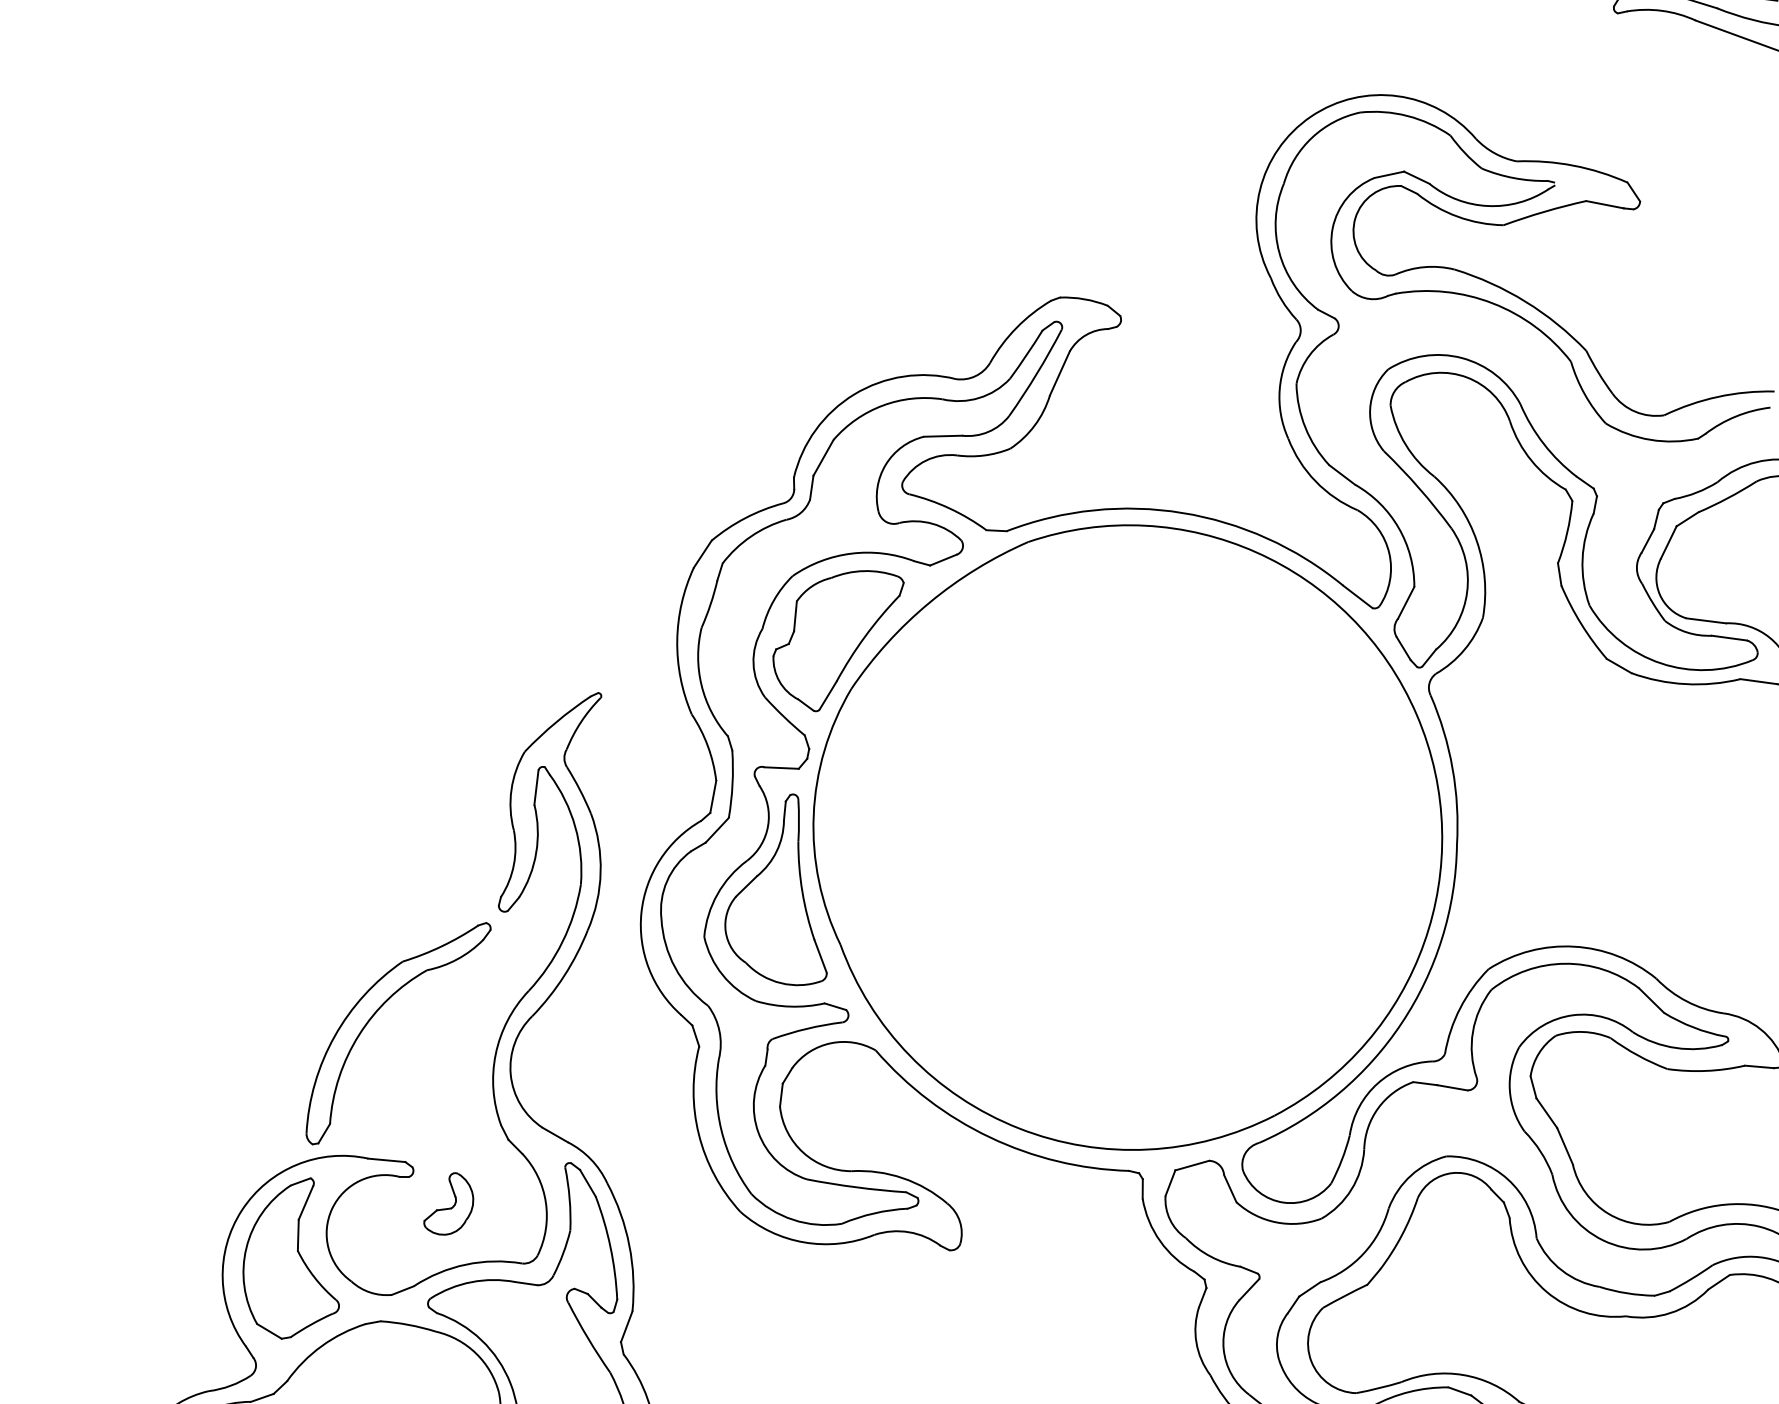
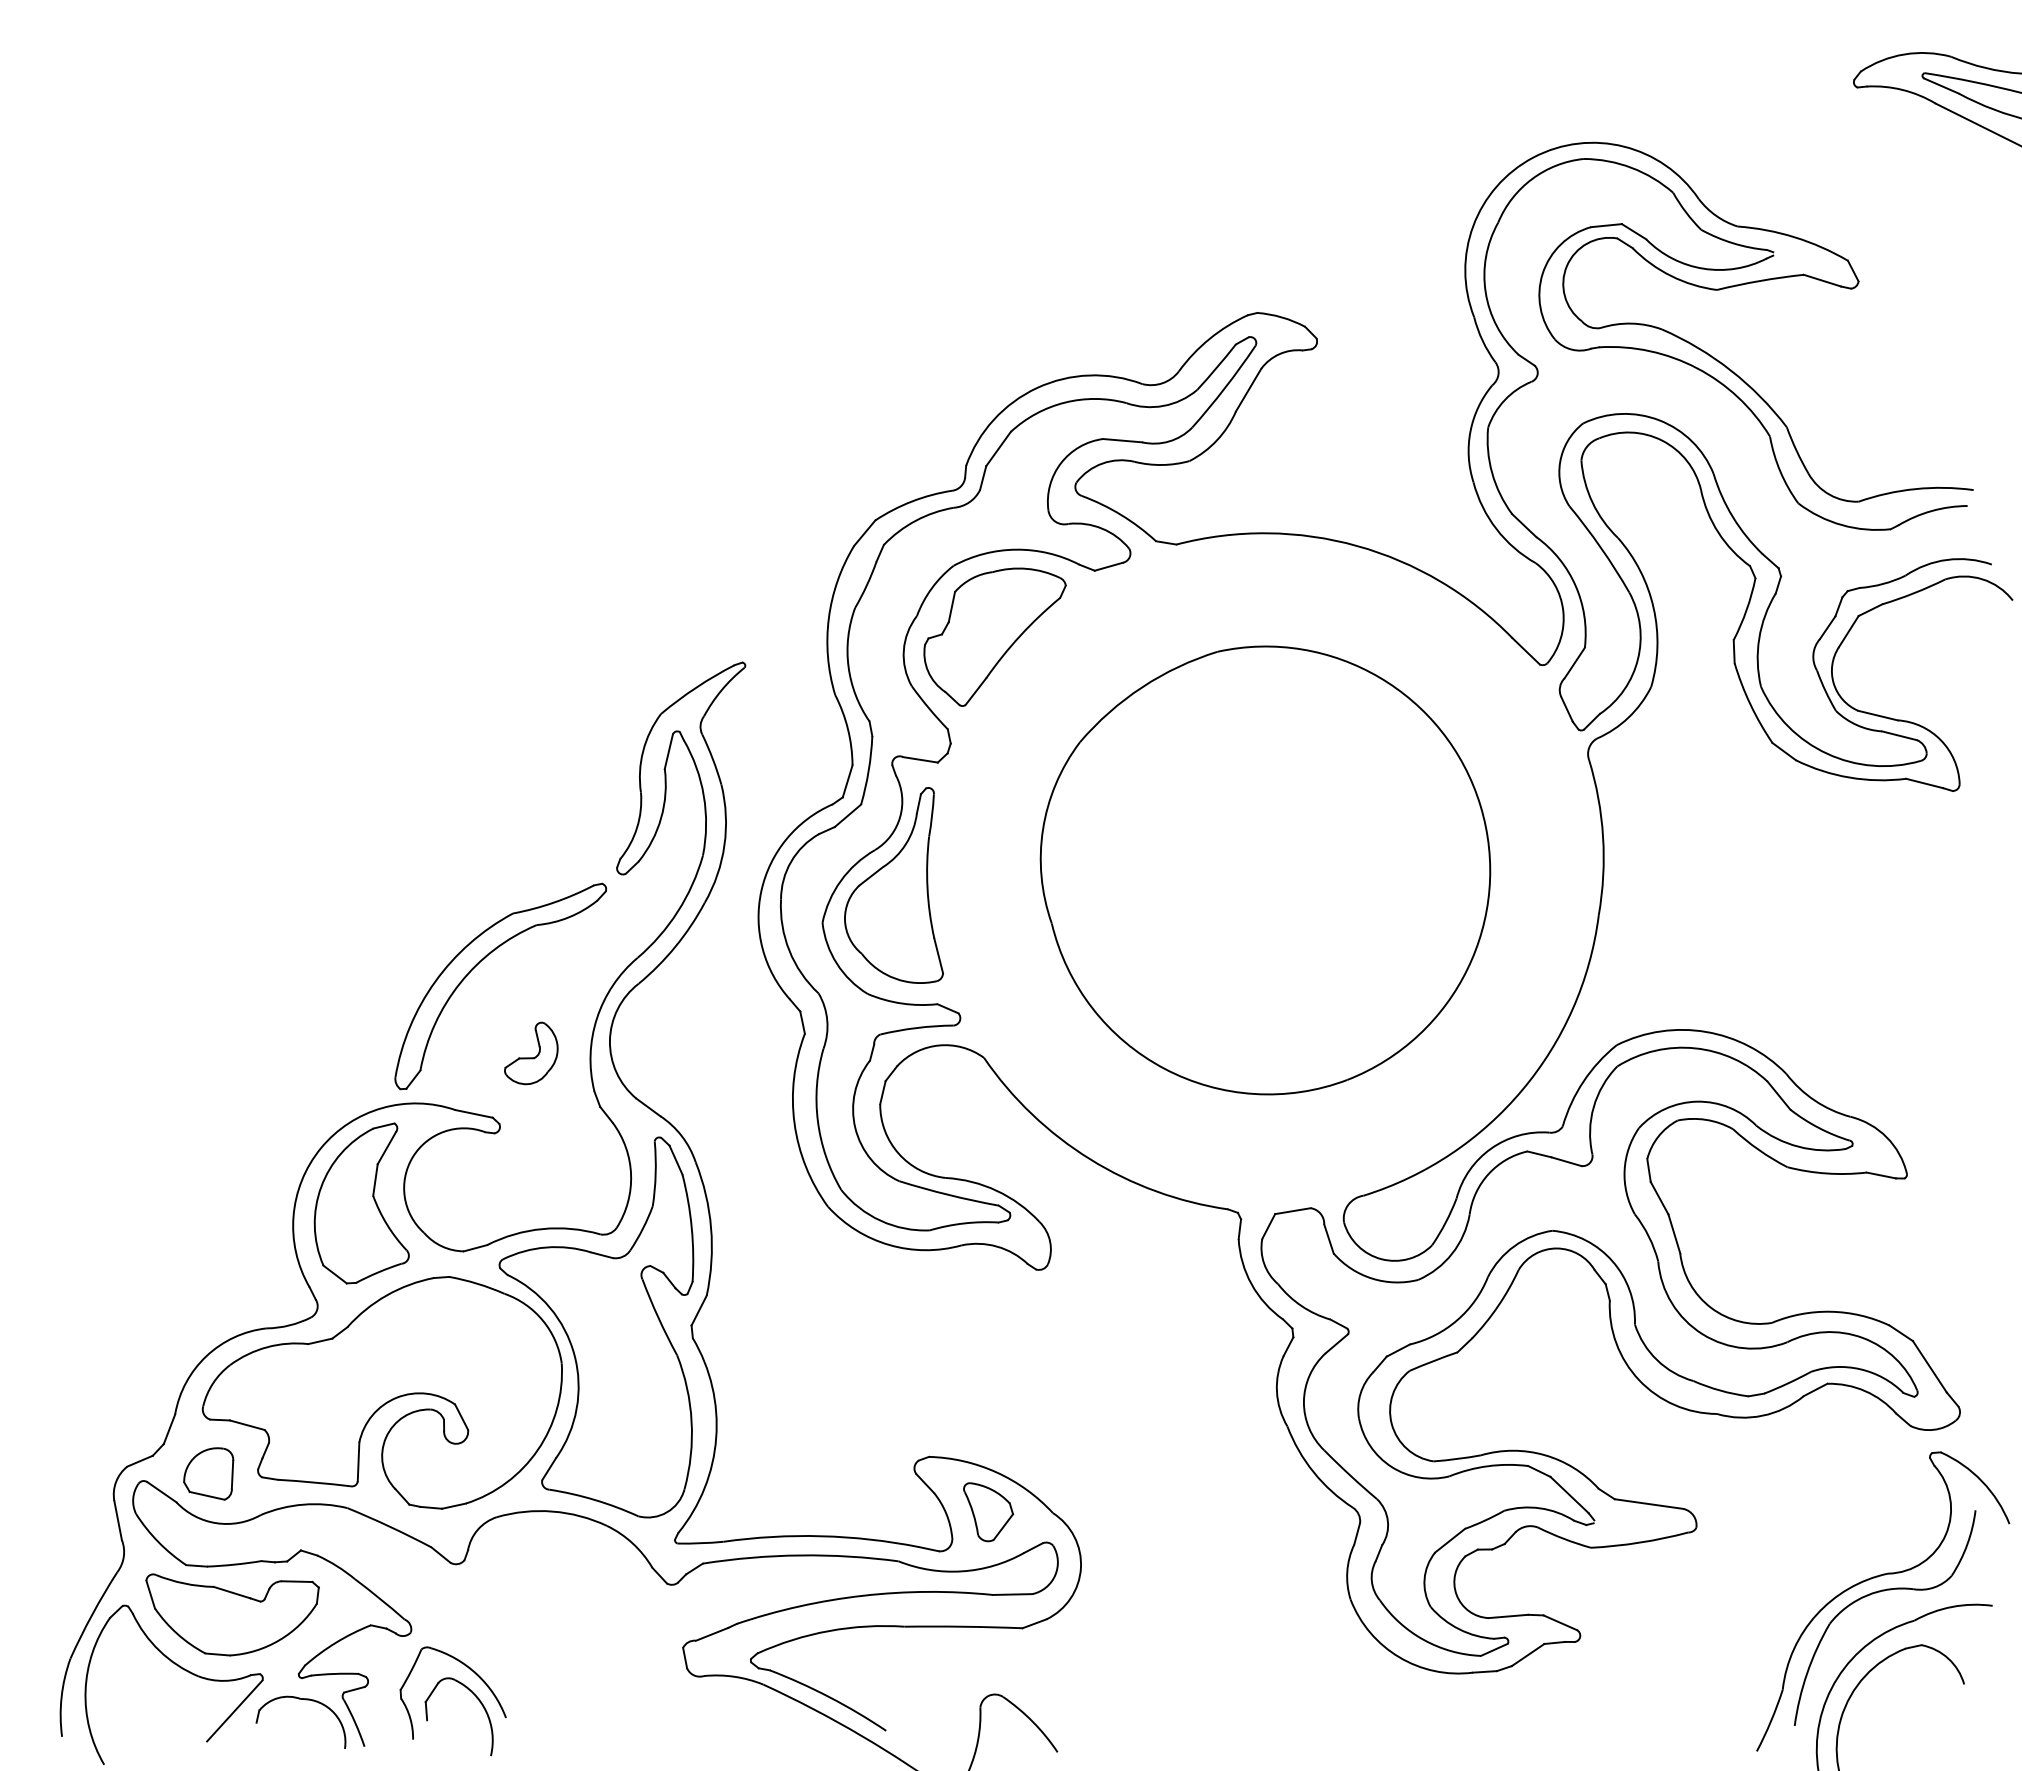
part: (1128, 837) -> (1265, 870), size x0.7
part: (448, 1204) -> (531, 1053), moved

